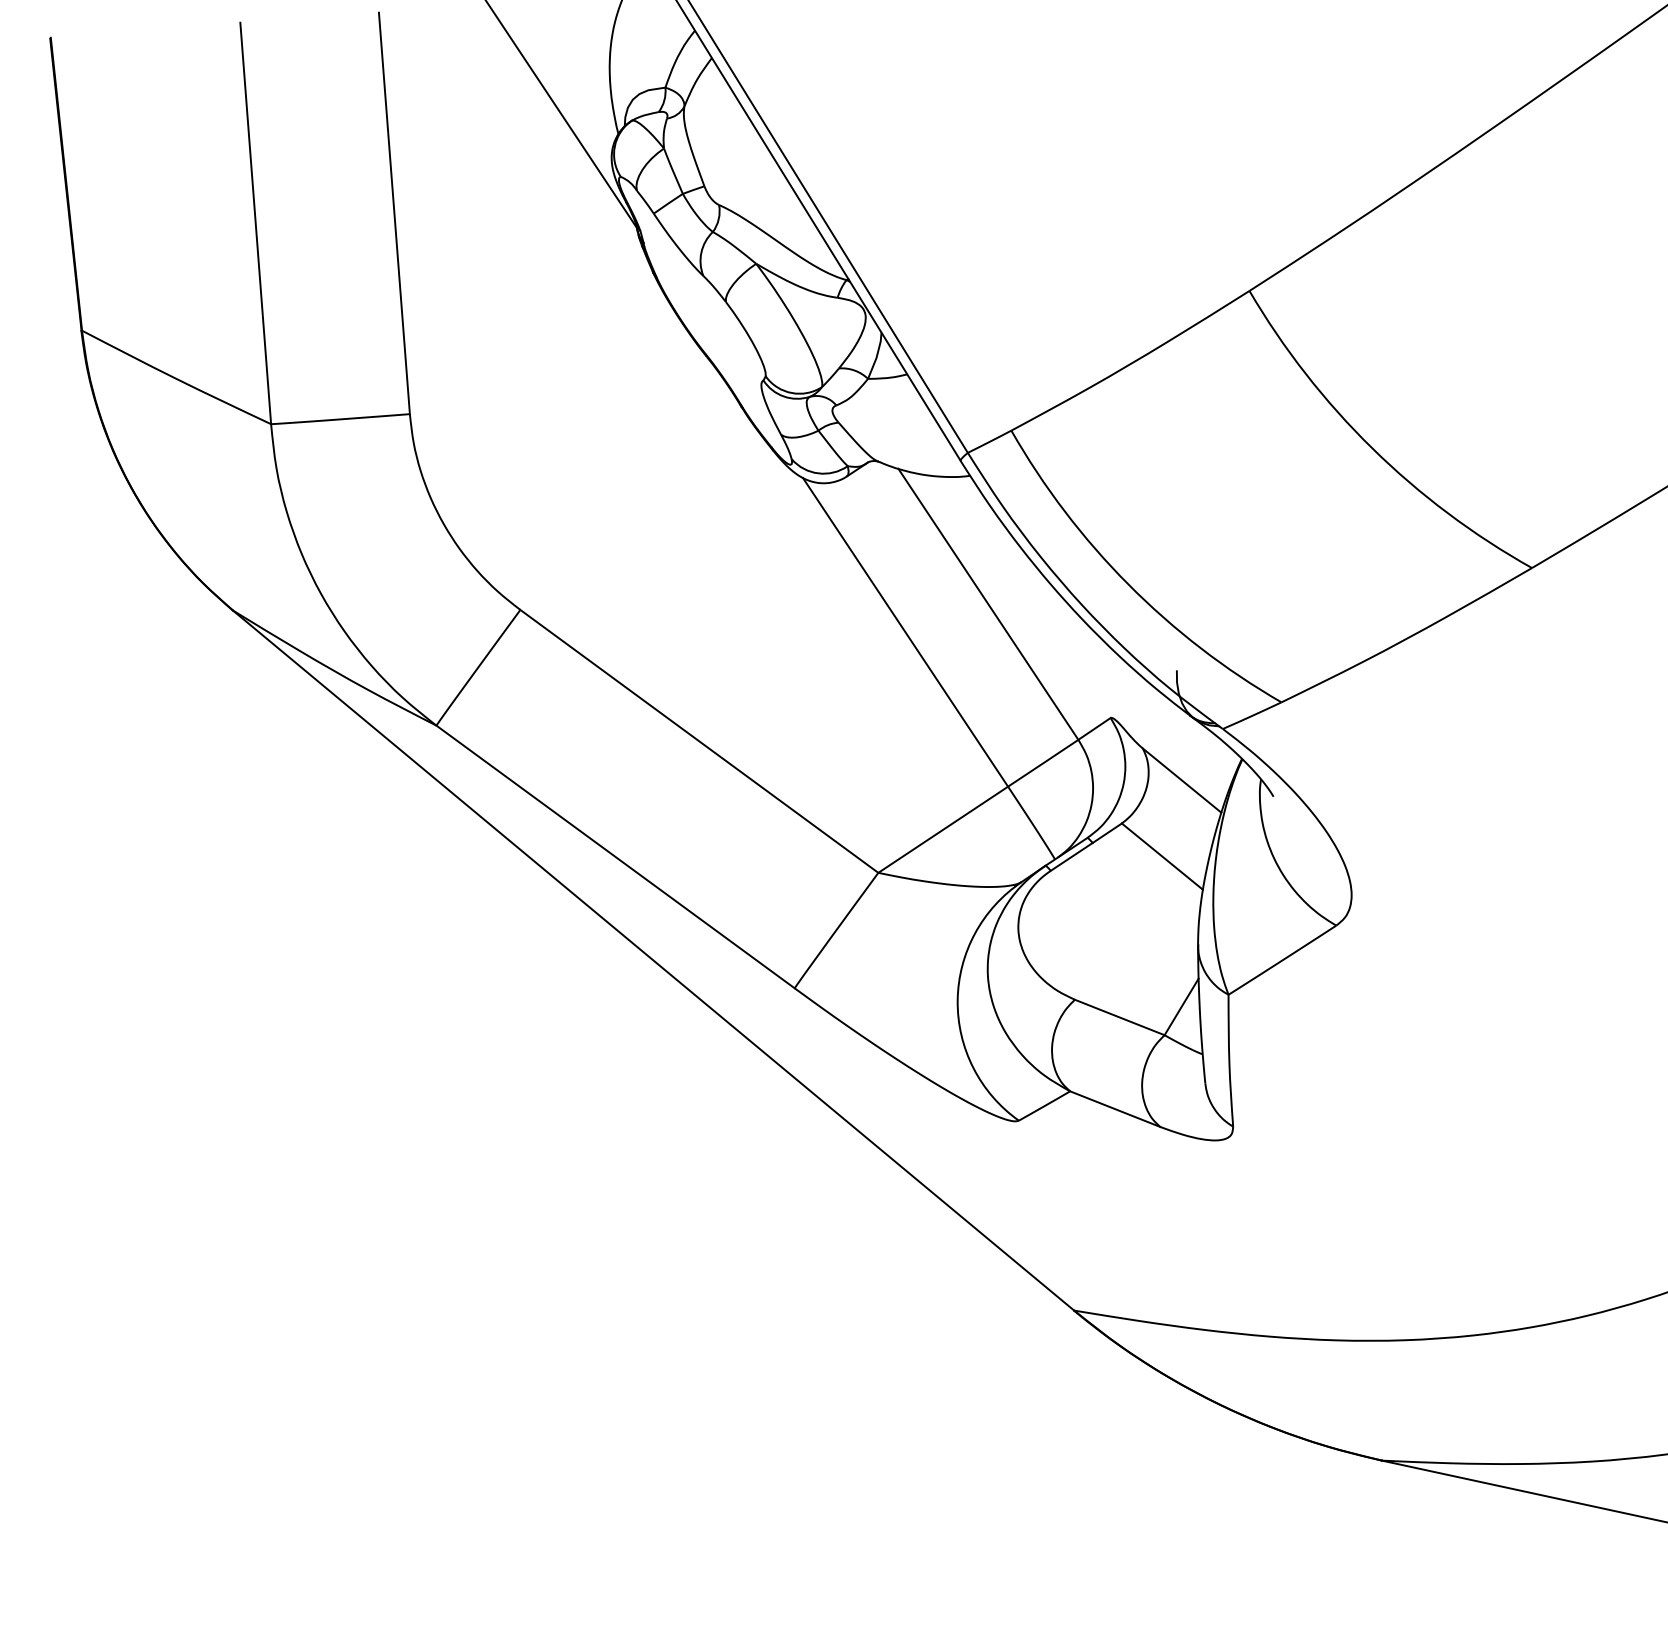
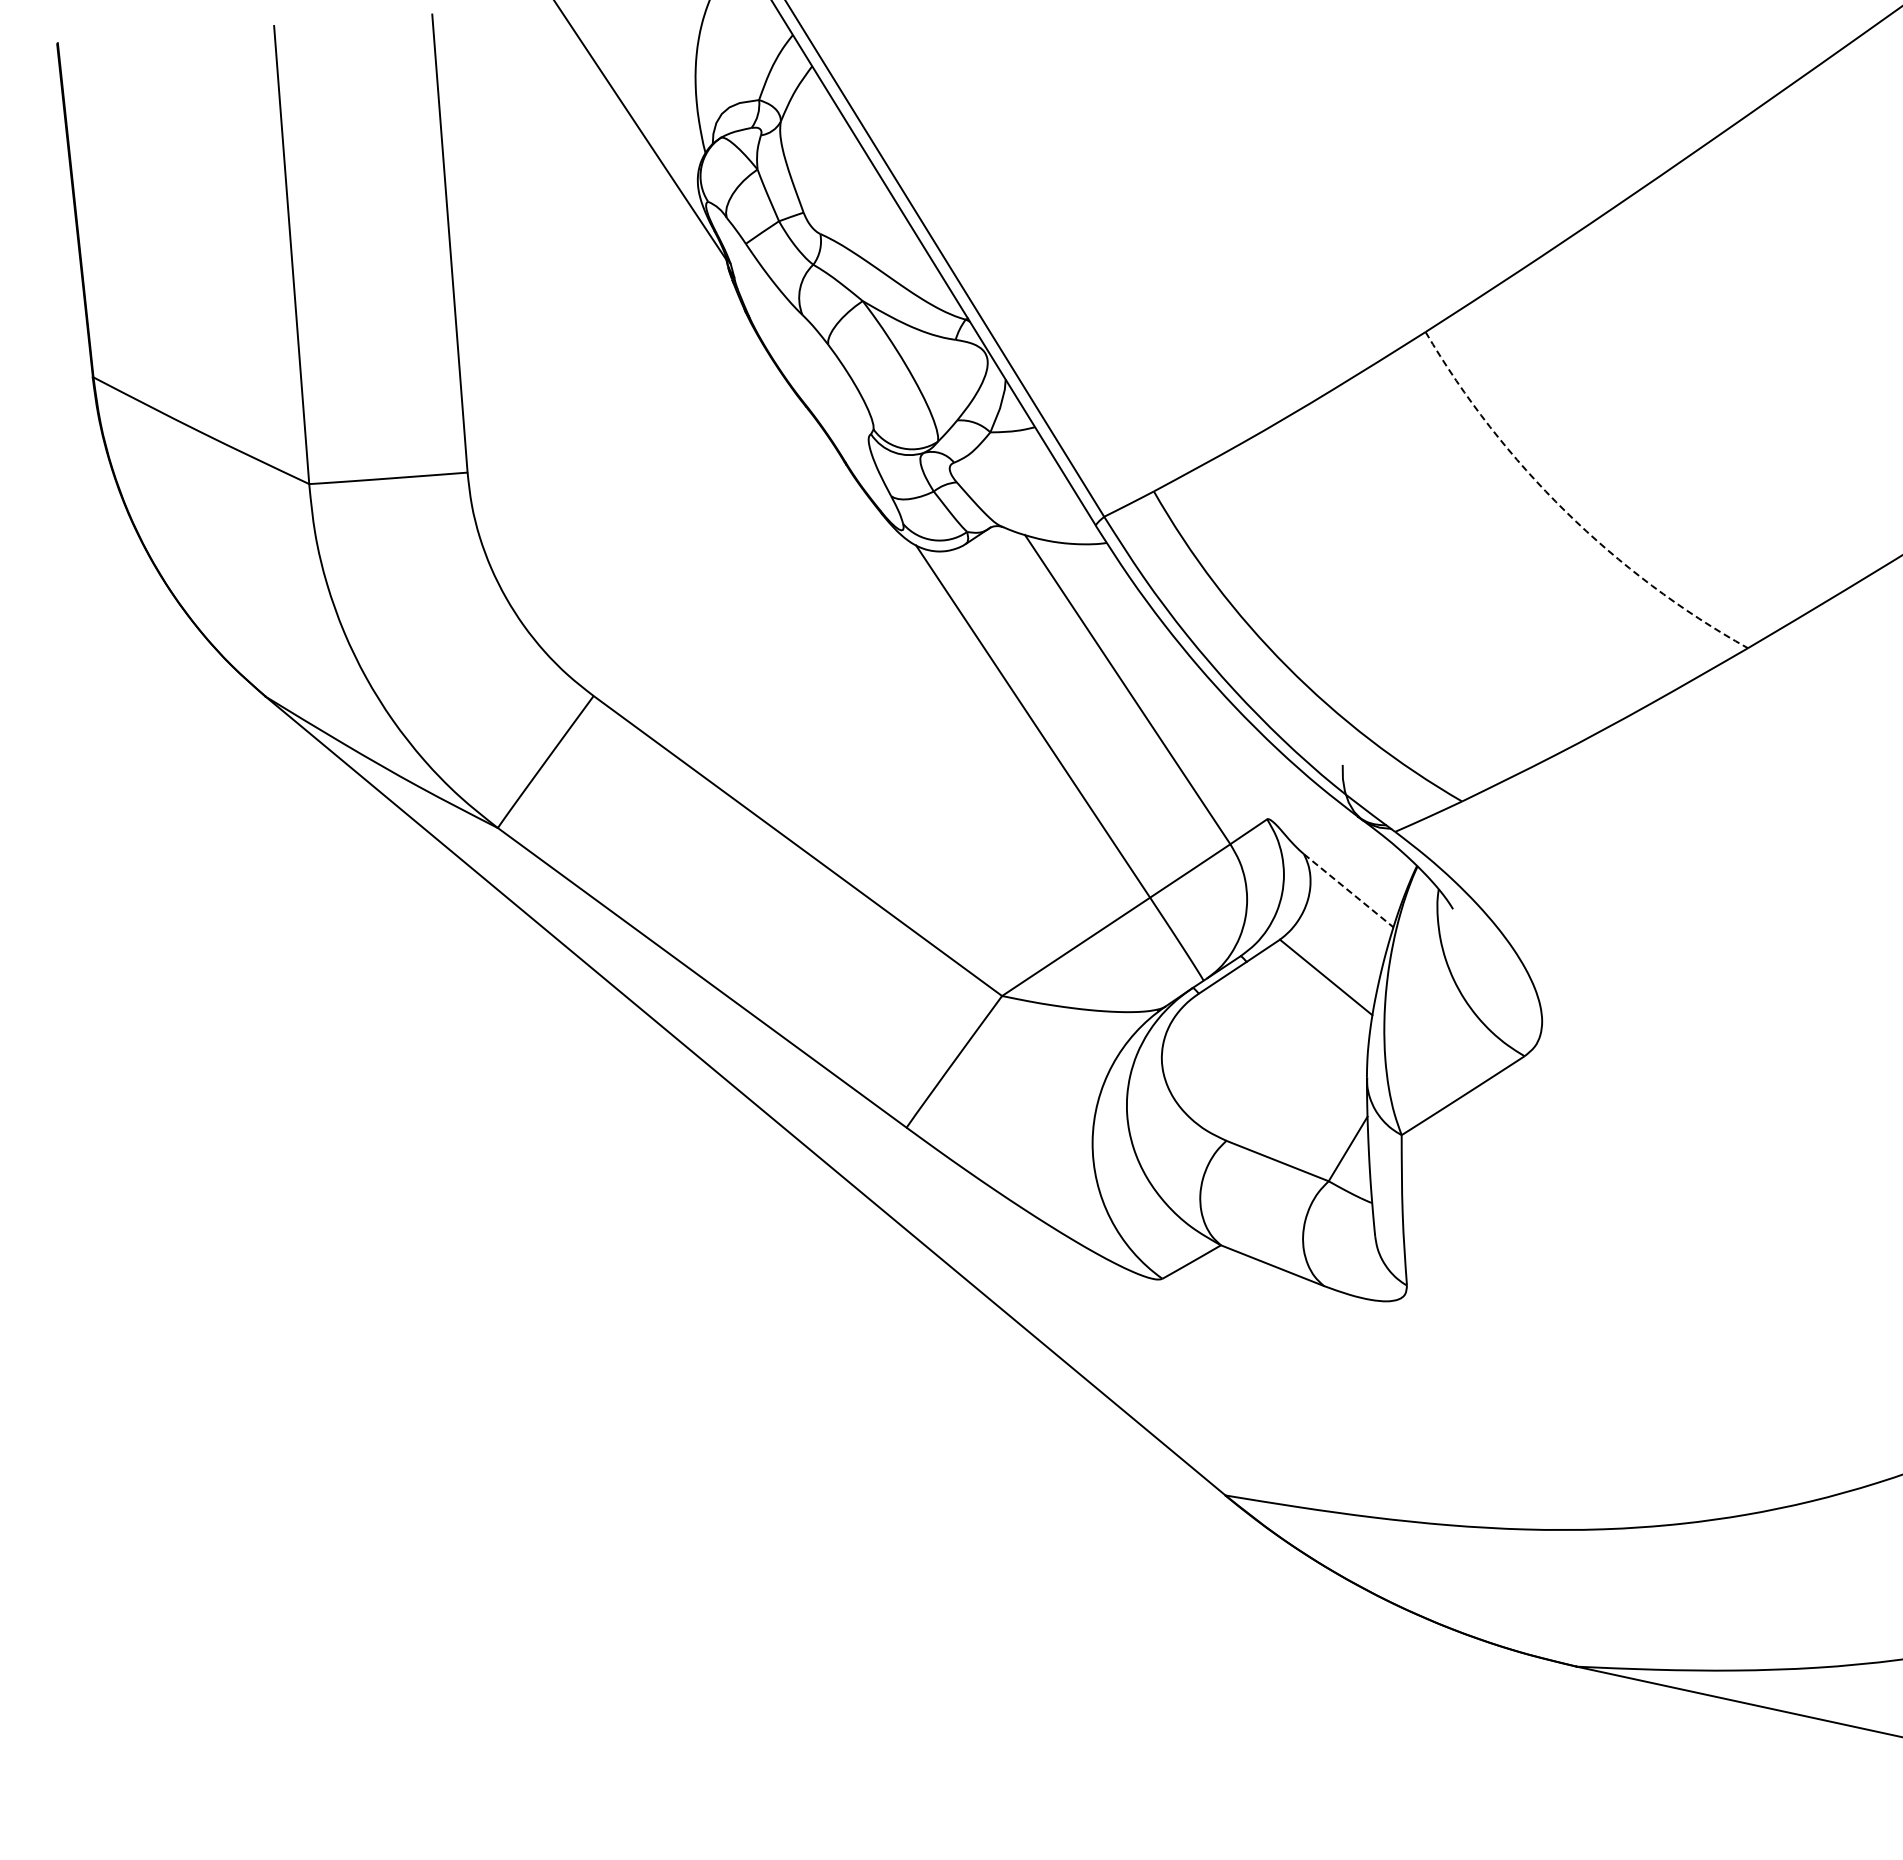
arc: (1372, 448) -> (1565, 511), solid -> dashed
line: (1181, 780) -> (1348, 890), solid -> dashed

